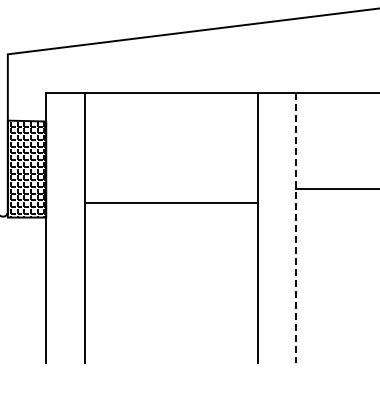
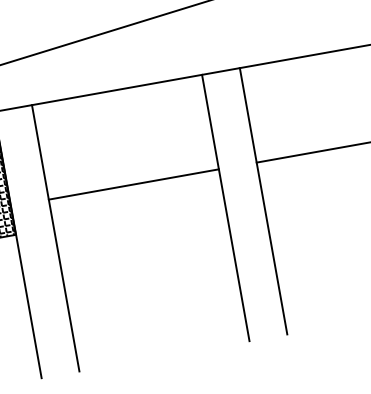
line: (170, 202) -> (133, 184), moved
line: (295, 228) -> (263, 201), dashed -> solid

